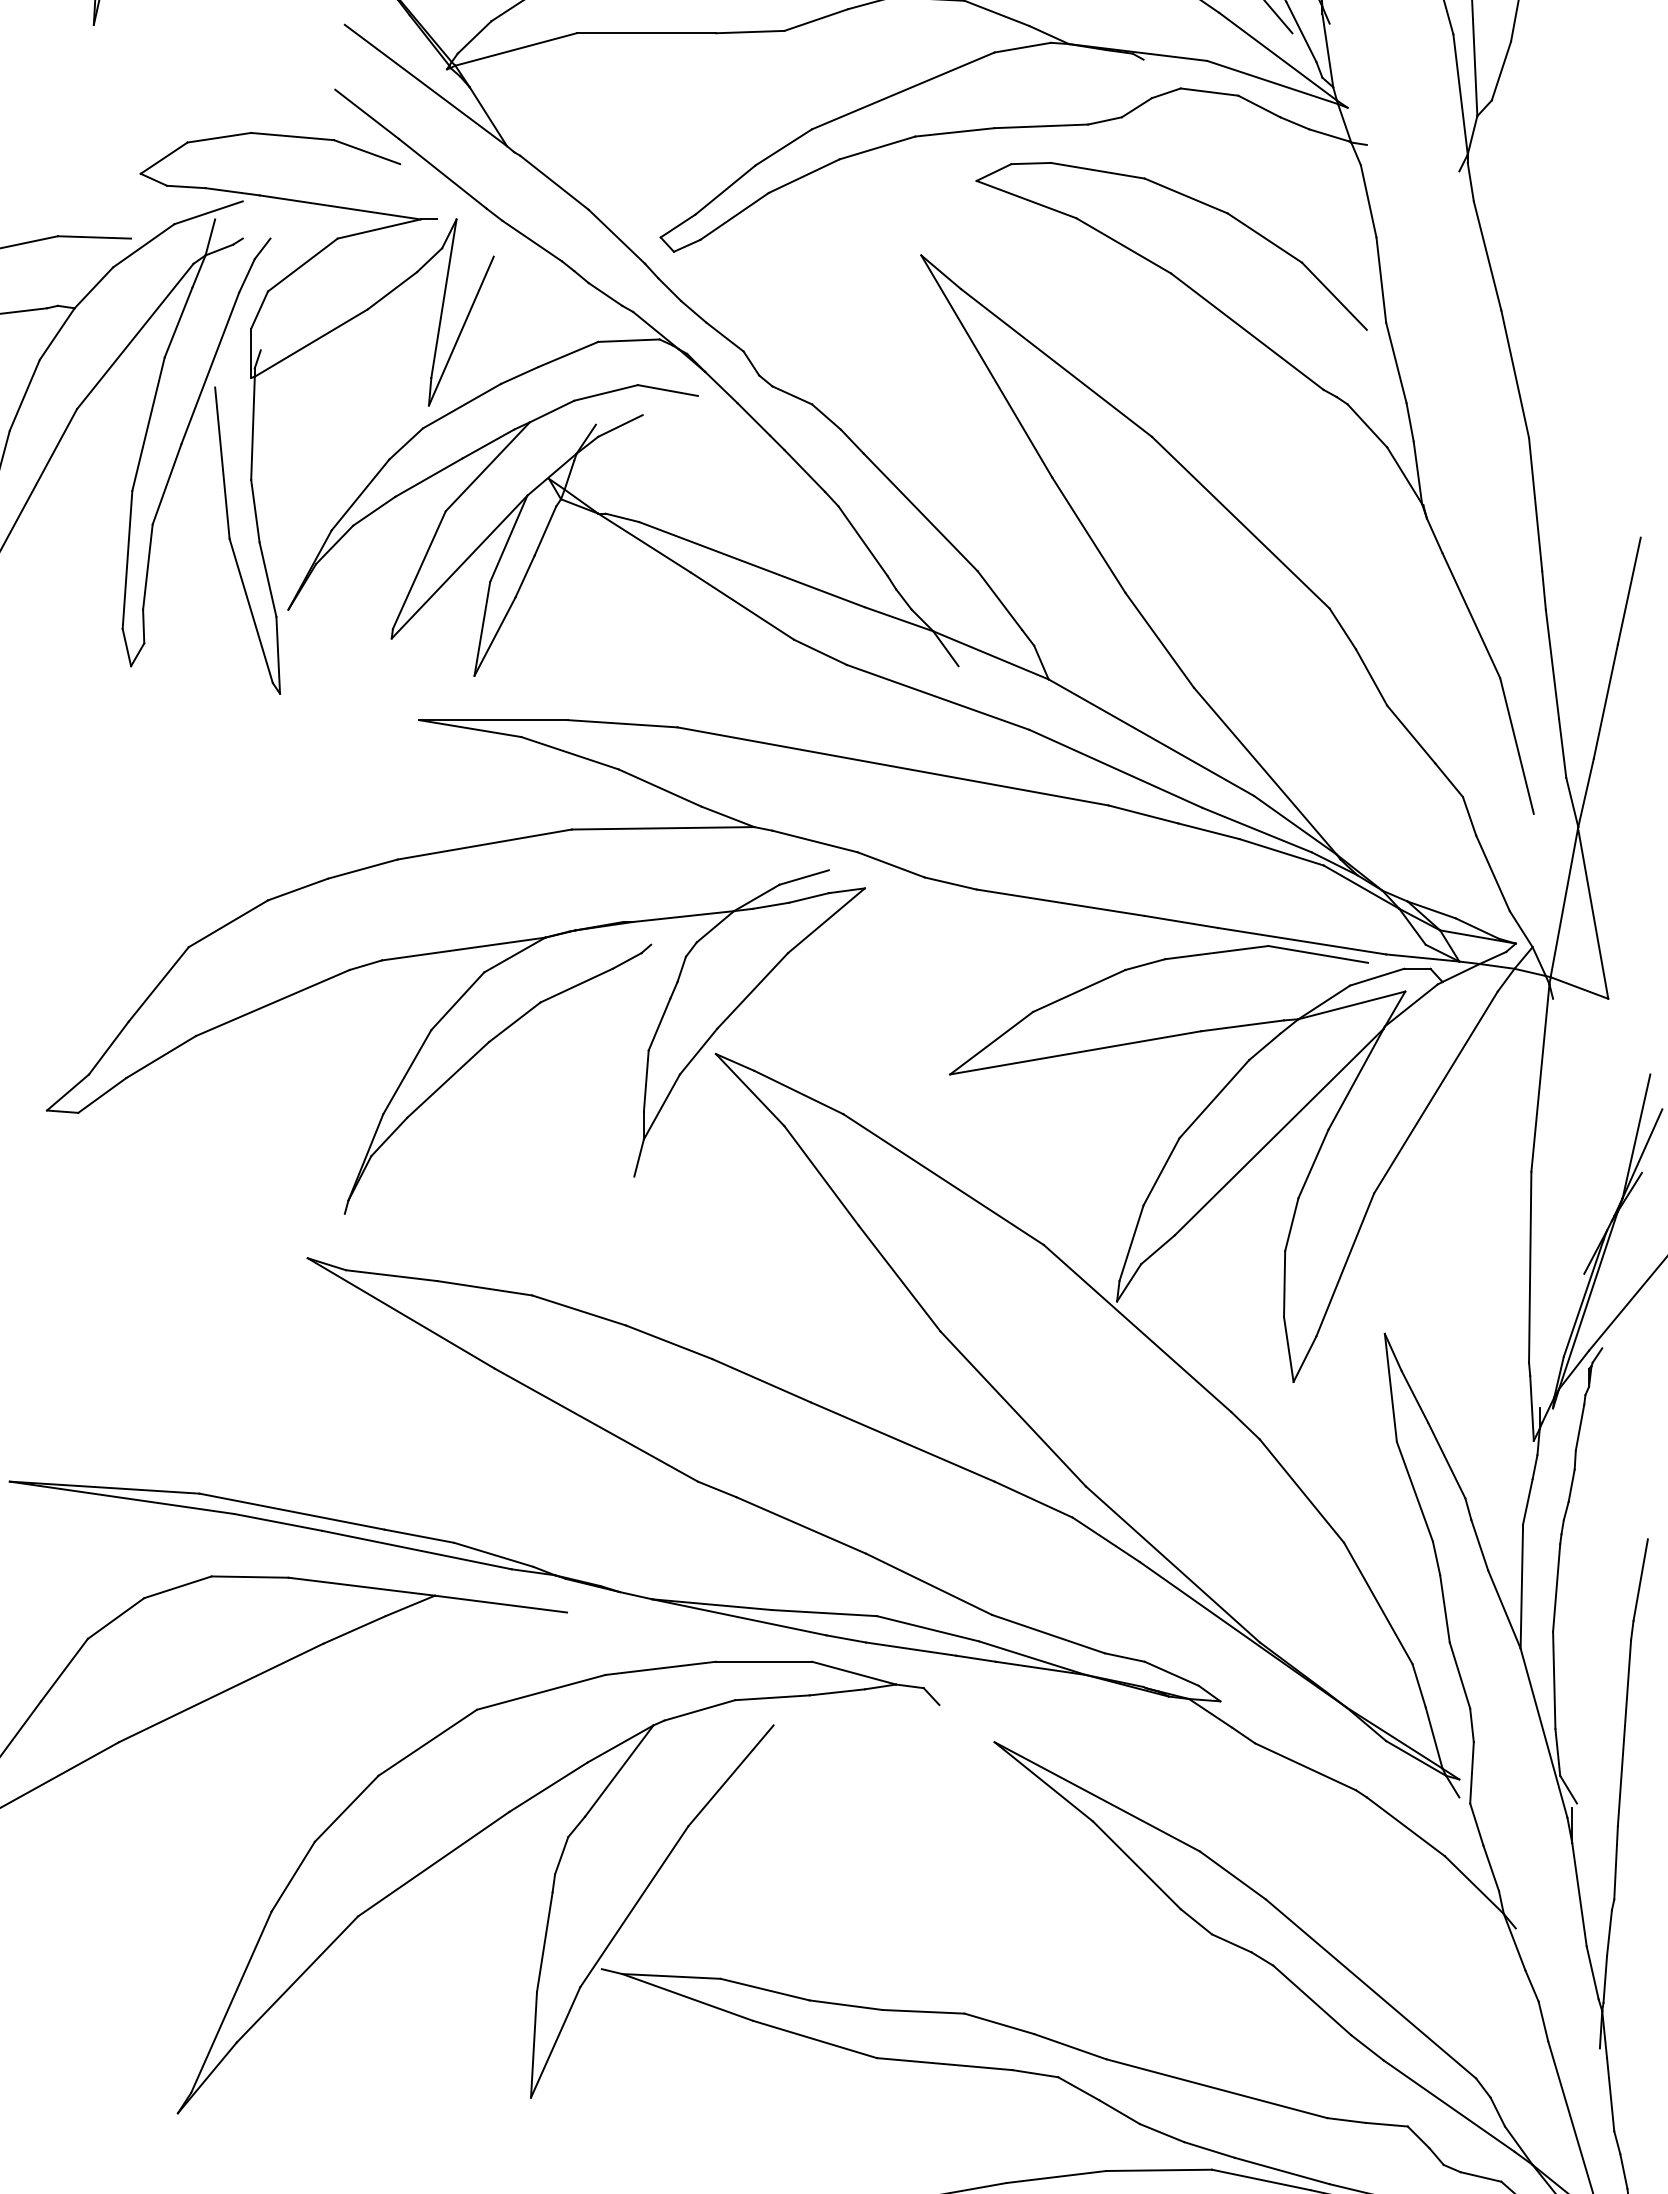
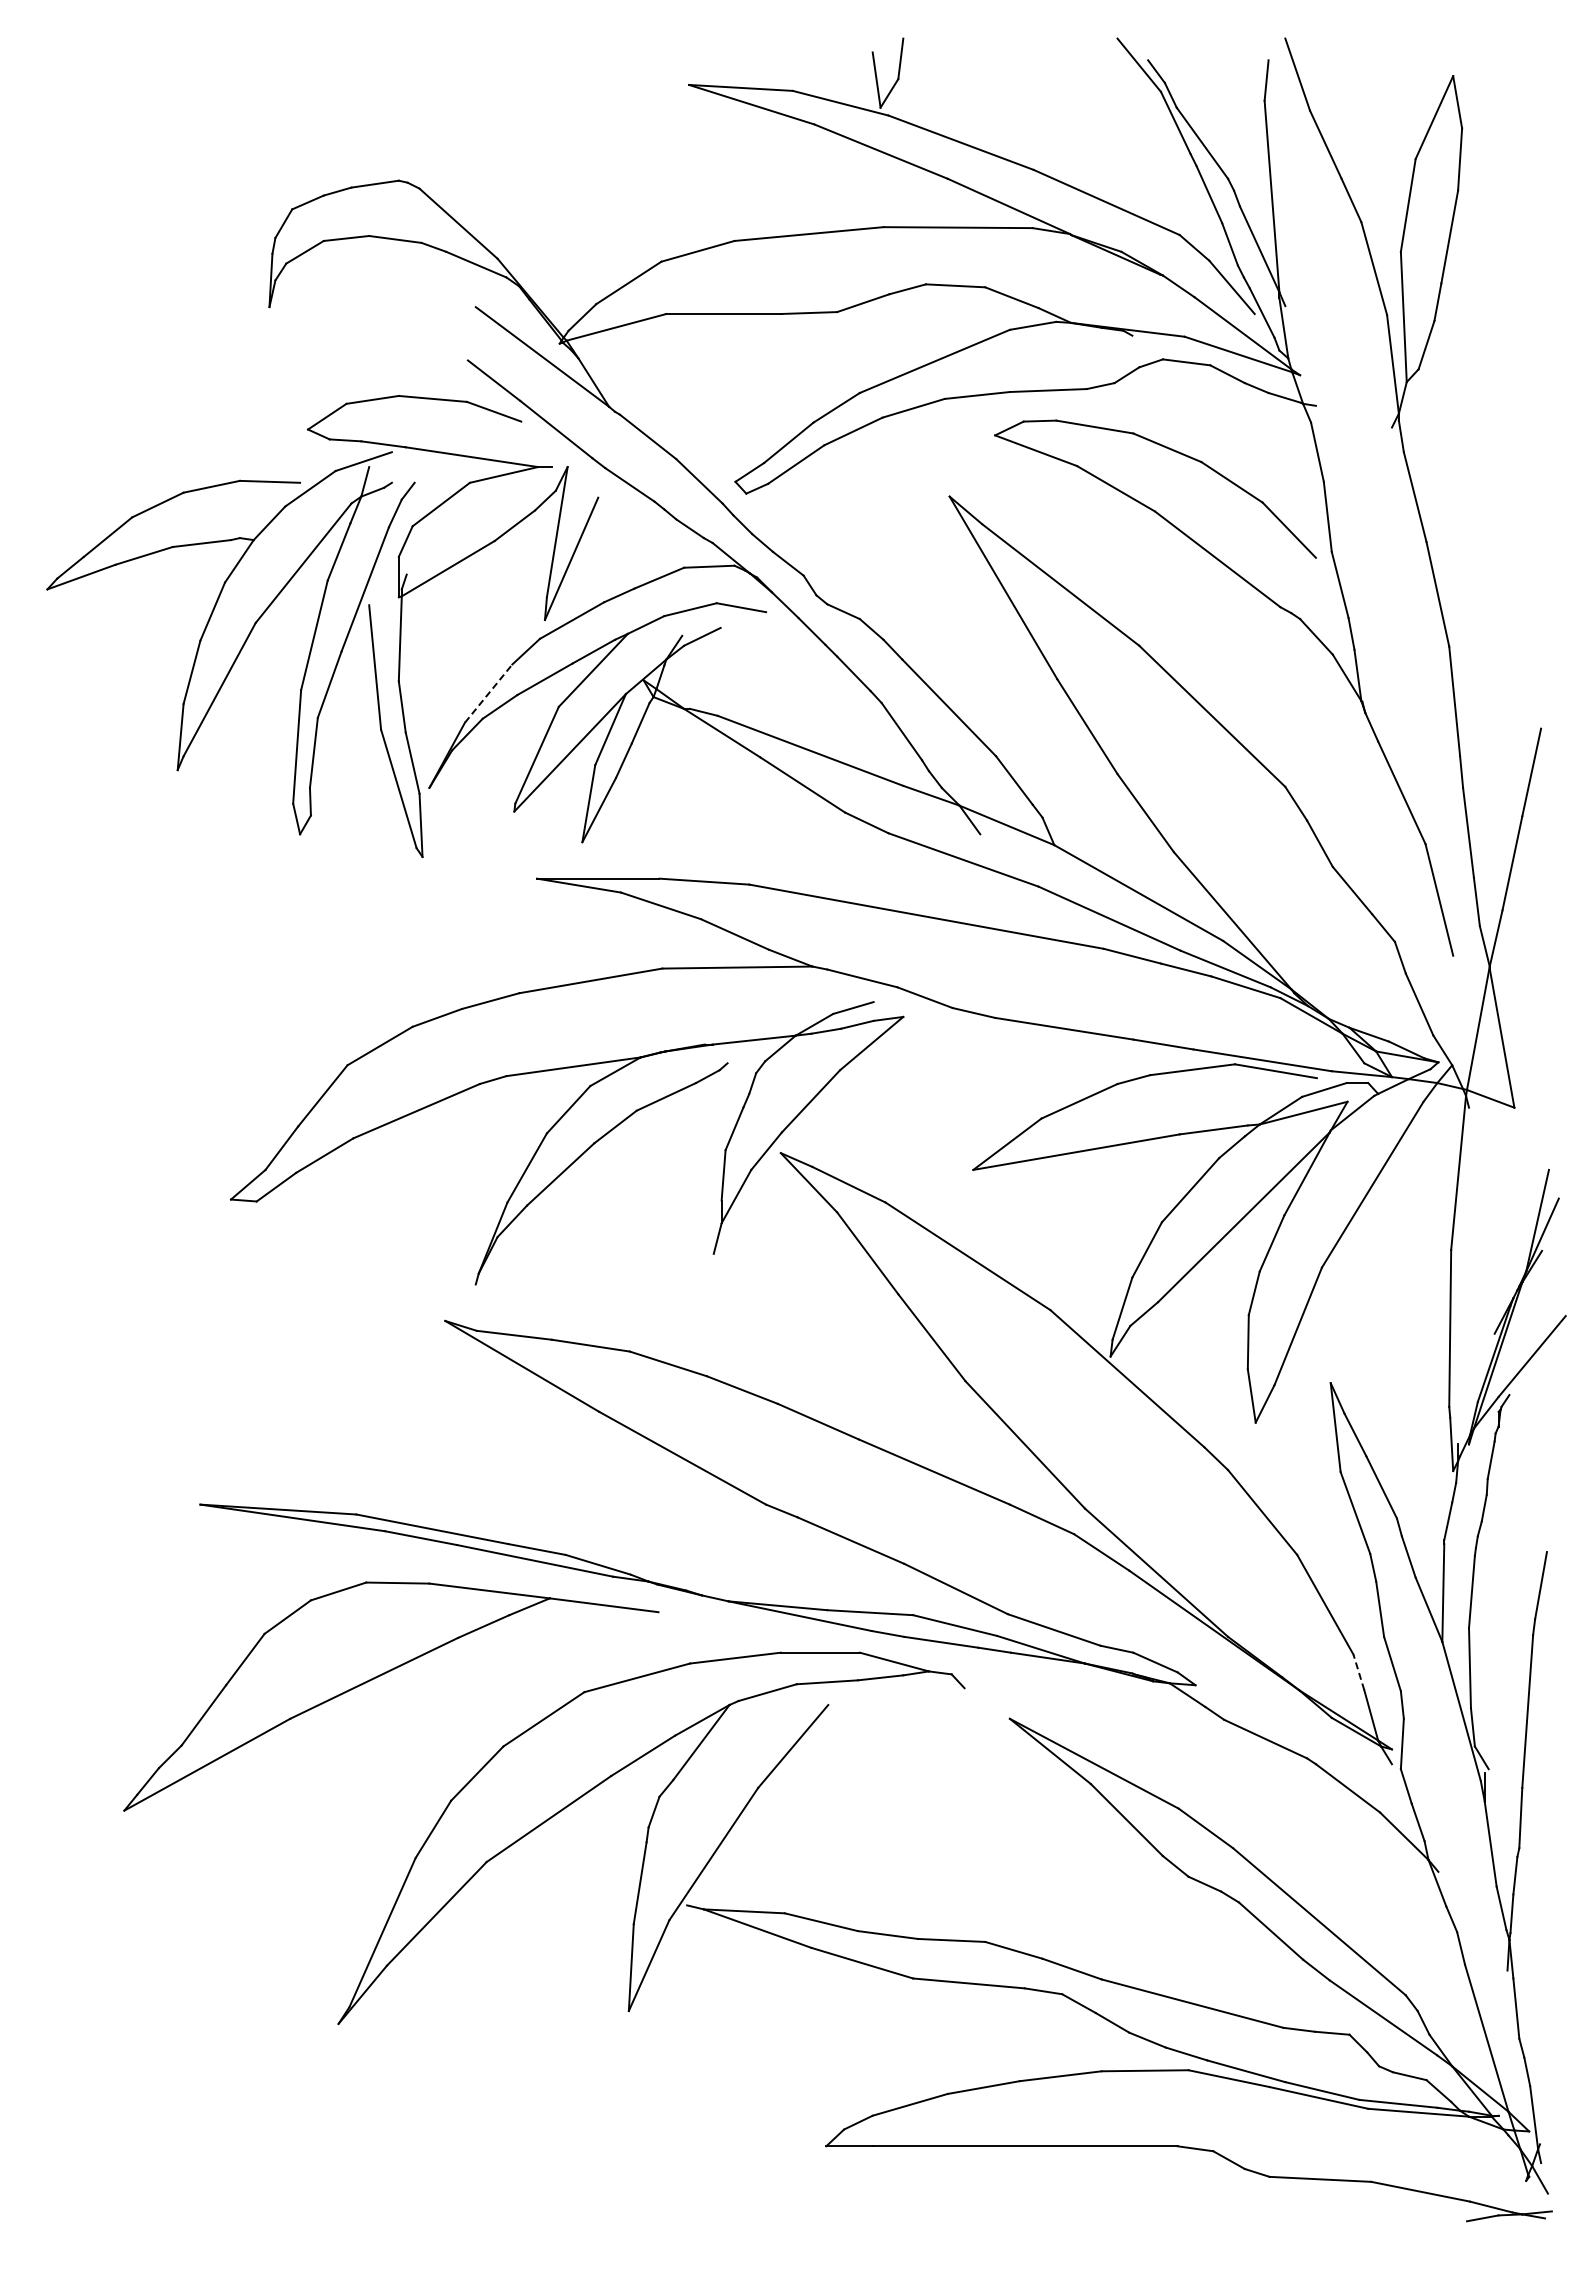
line: (360, 494) -> (488, 693), solid -> dashed
line: (1418, 1685) -> (1358, 1672), solid -> dashed

